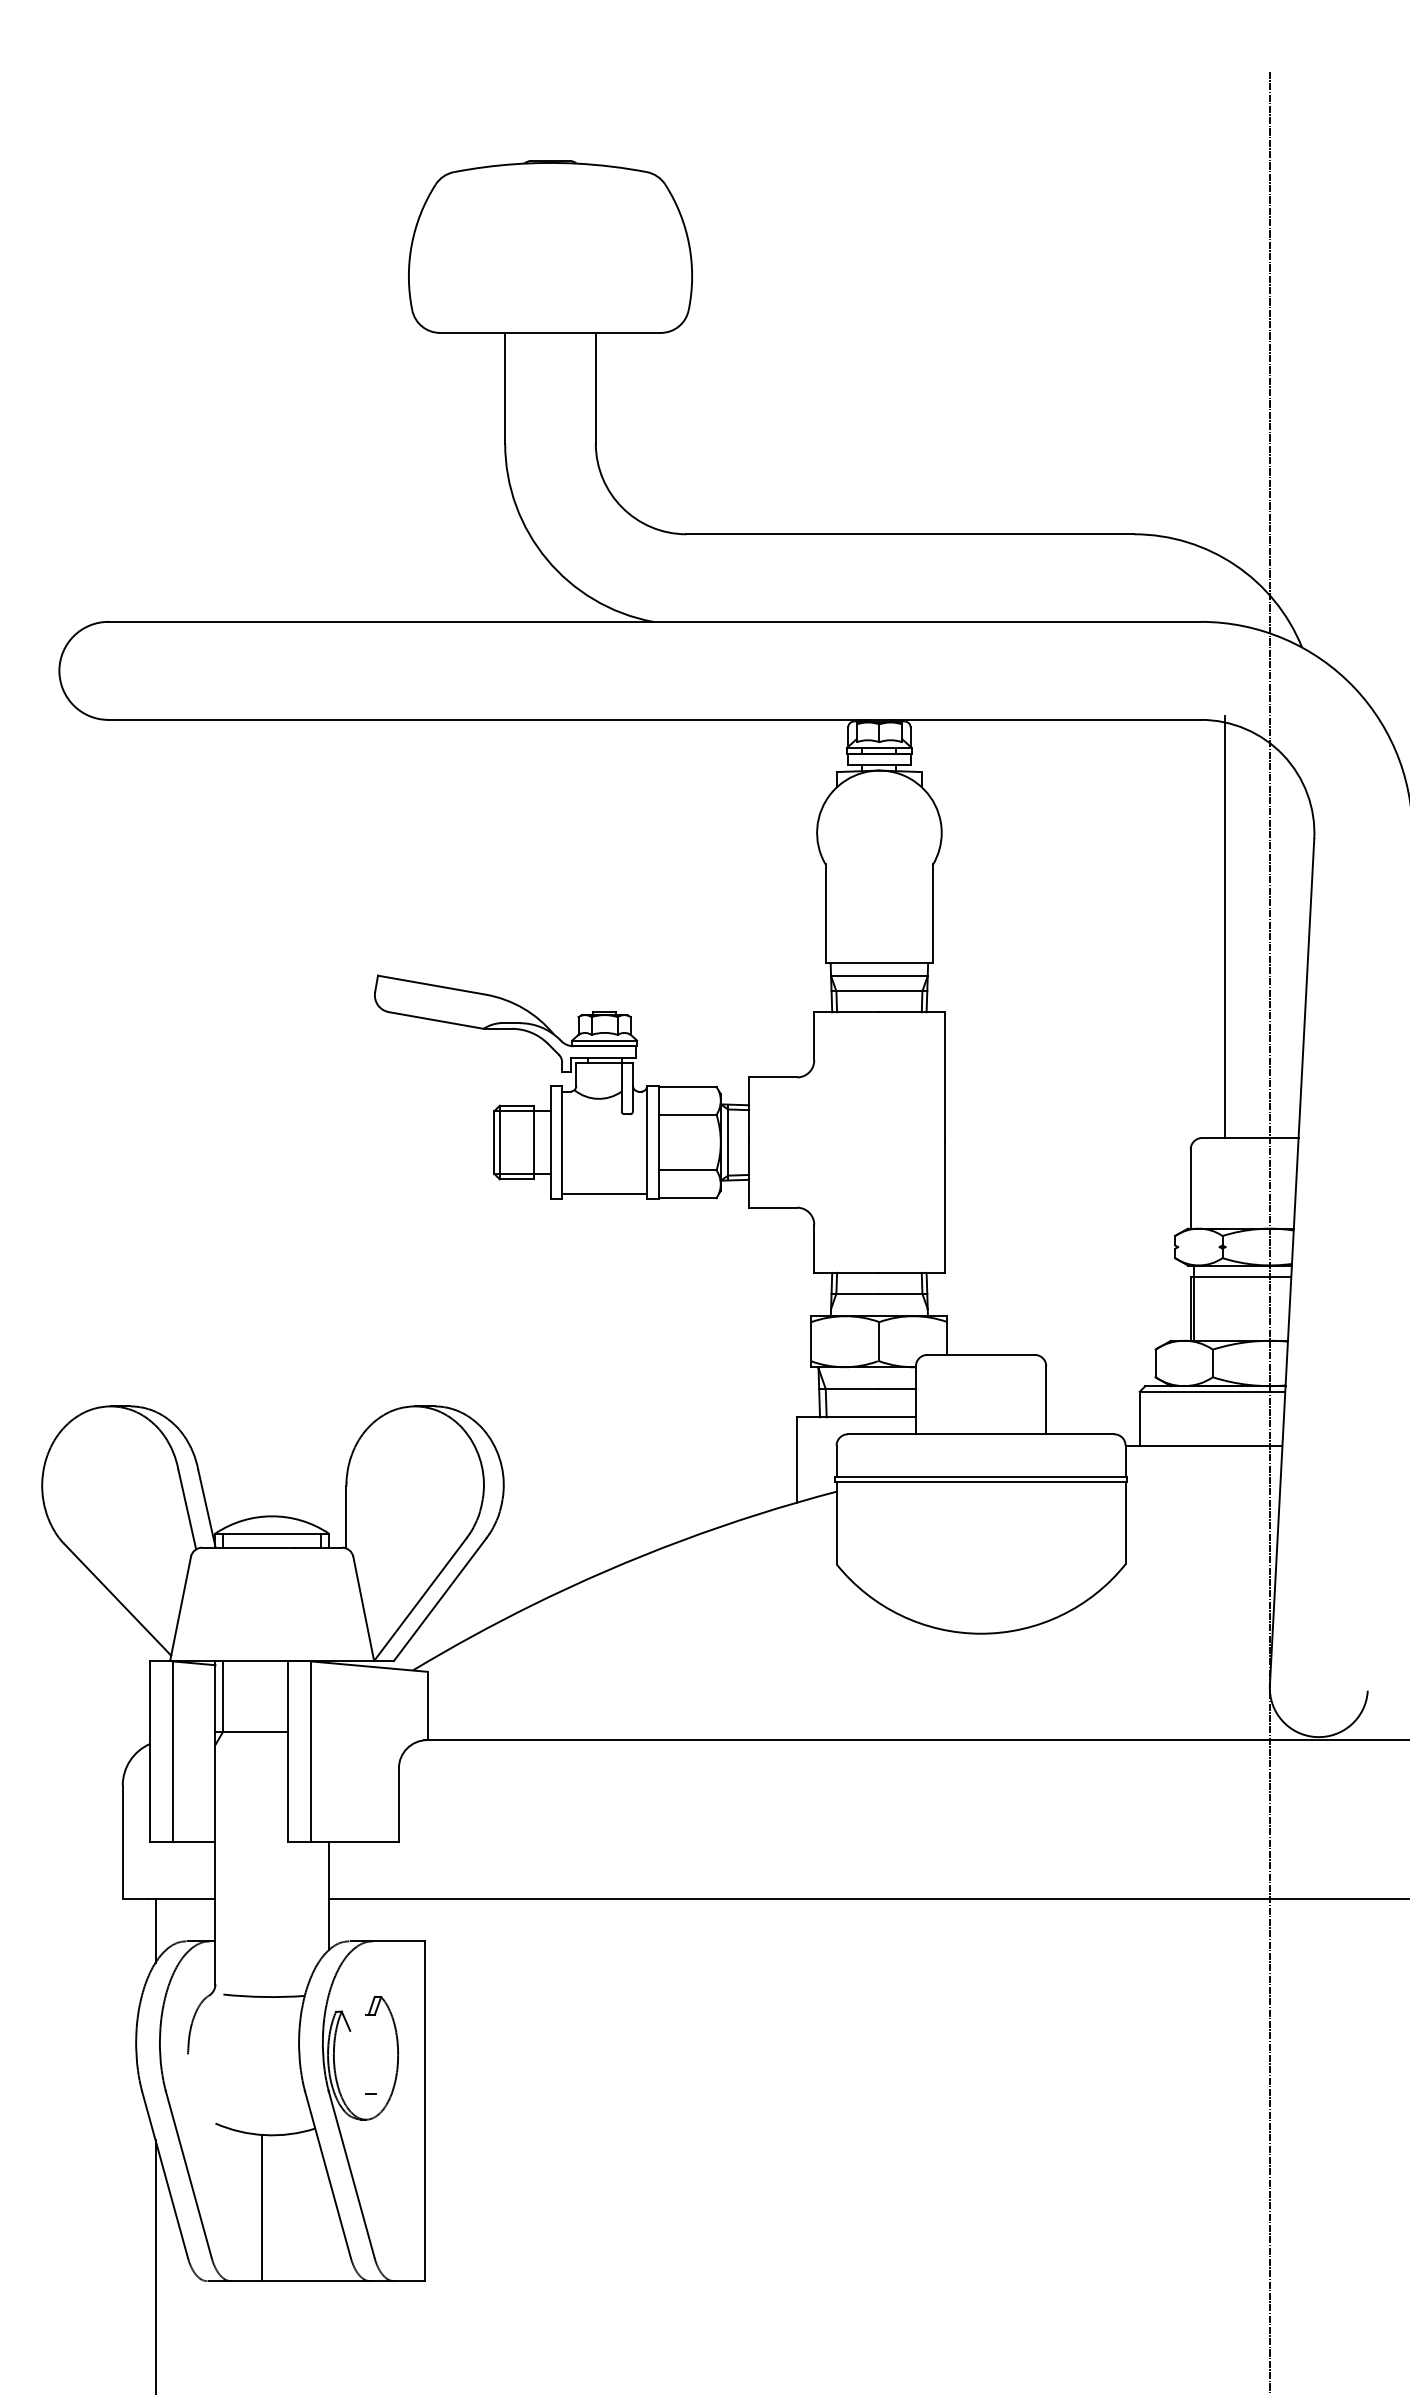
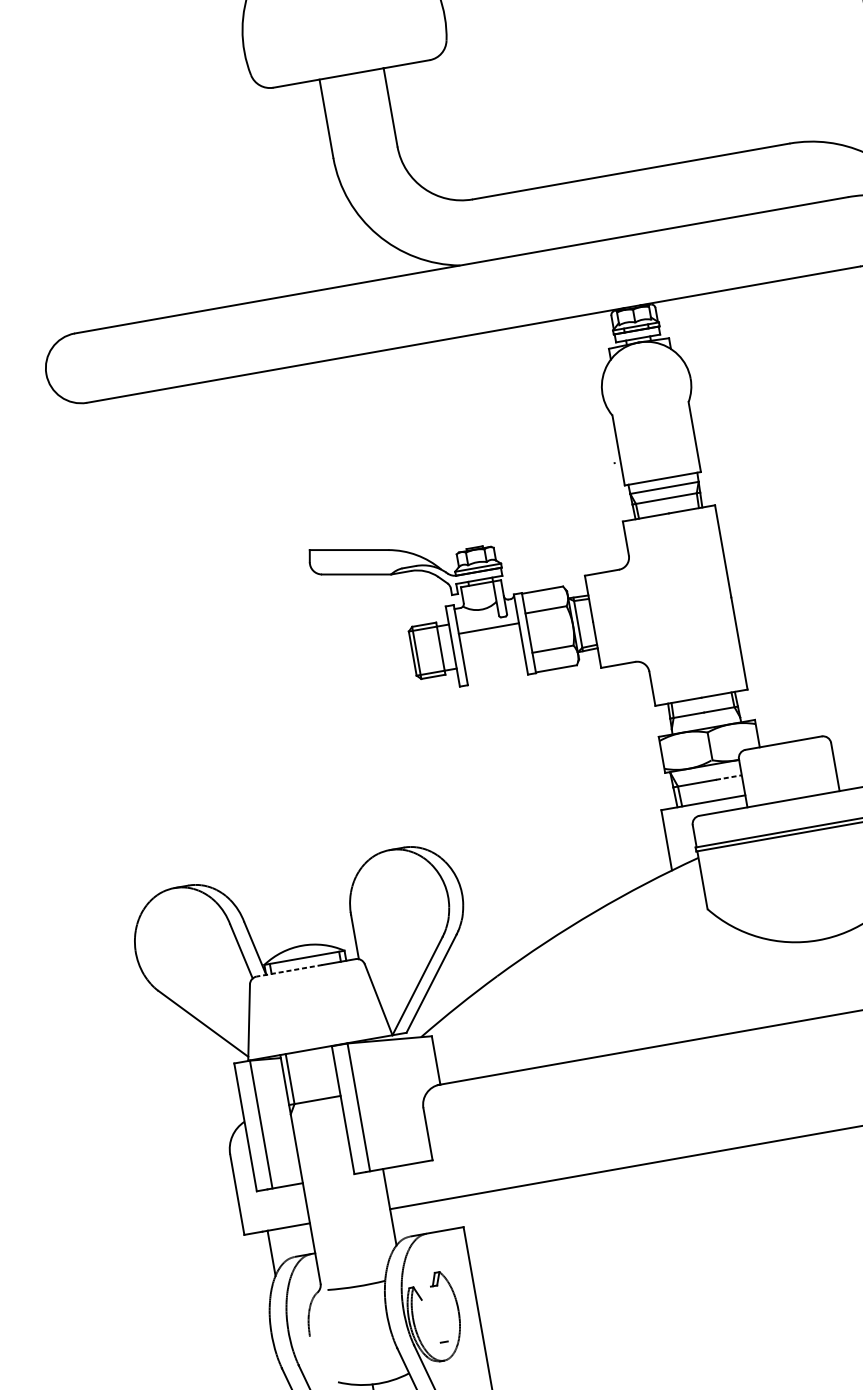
line: (604, 1193) -> (488, 628), moved
line: (898, 1388) -> (729, 777), solid -> dashed
line: (248, 1547) -> (289, 970), solid -> dashed

